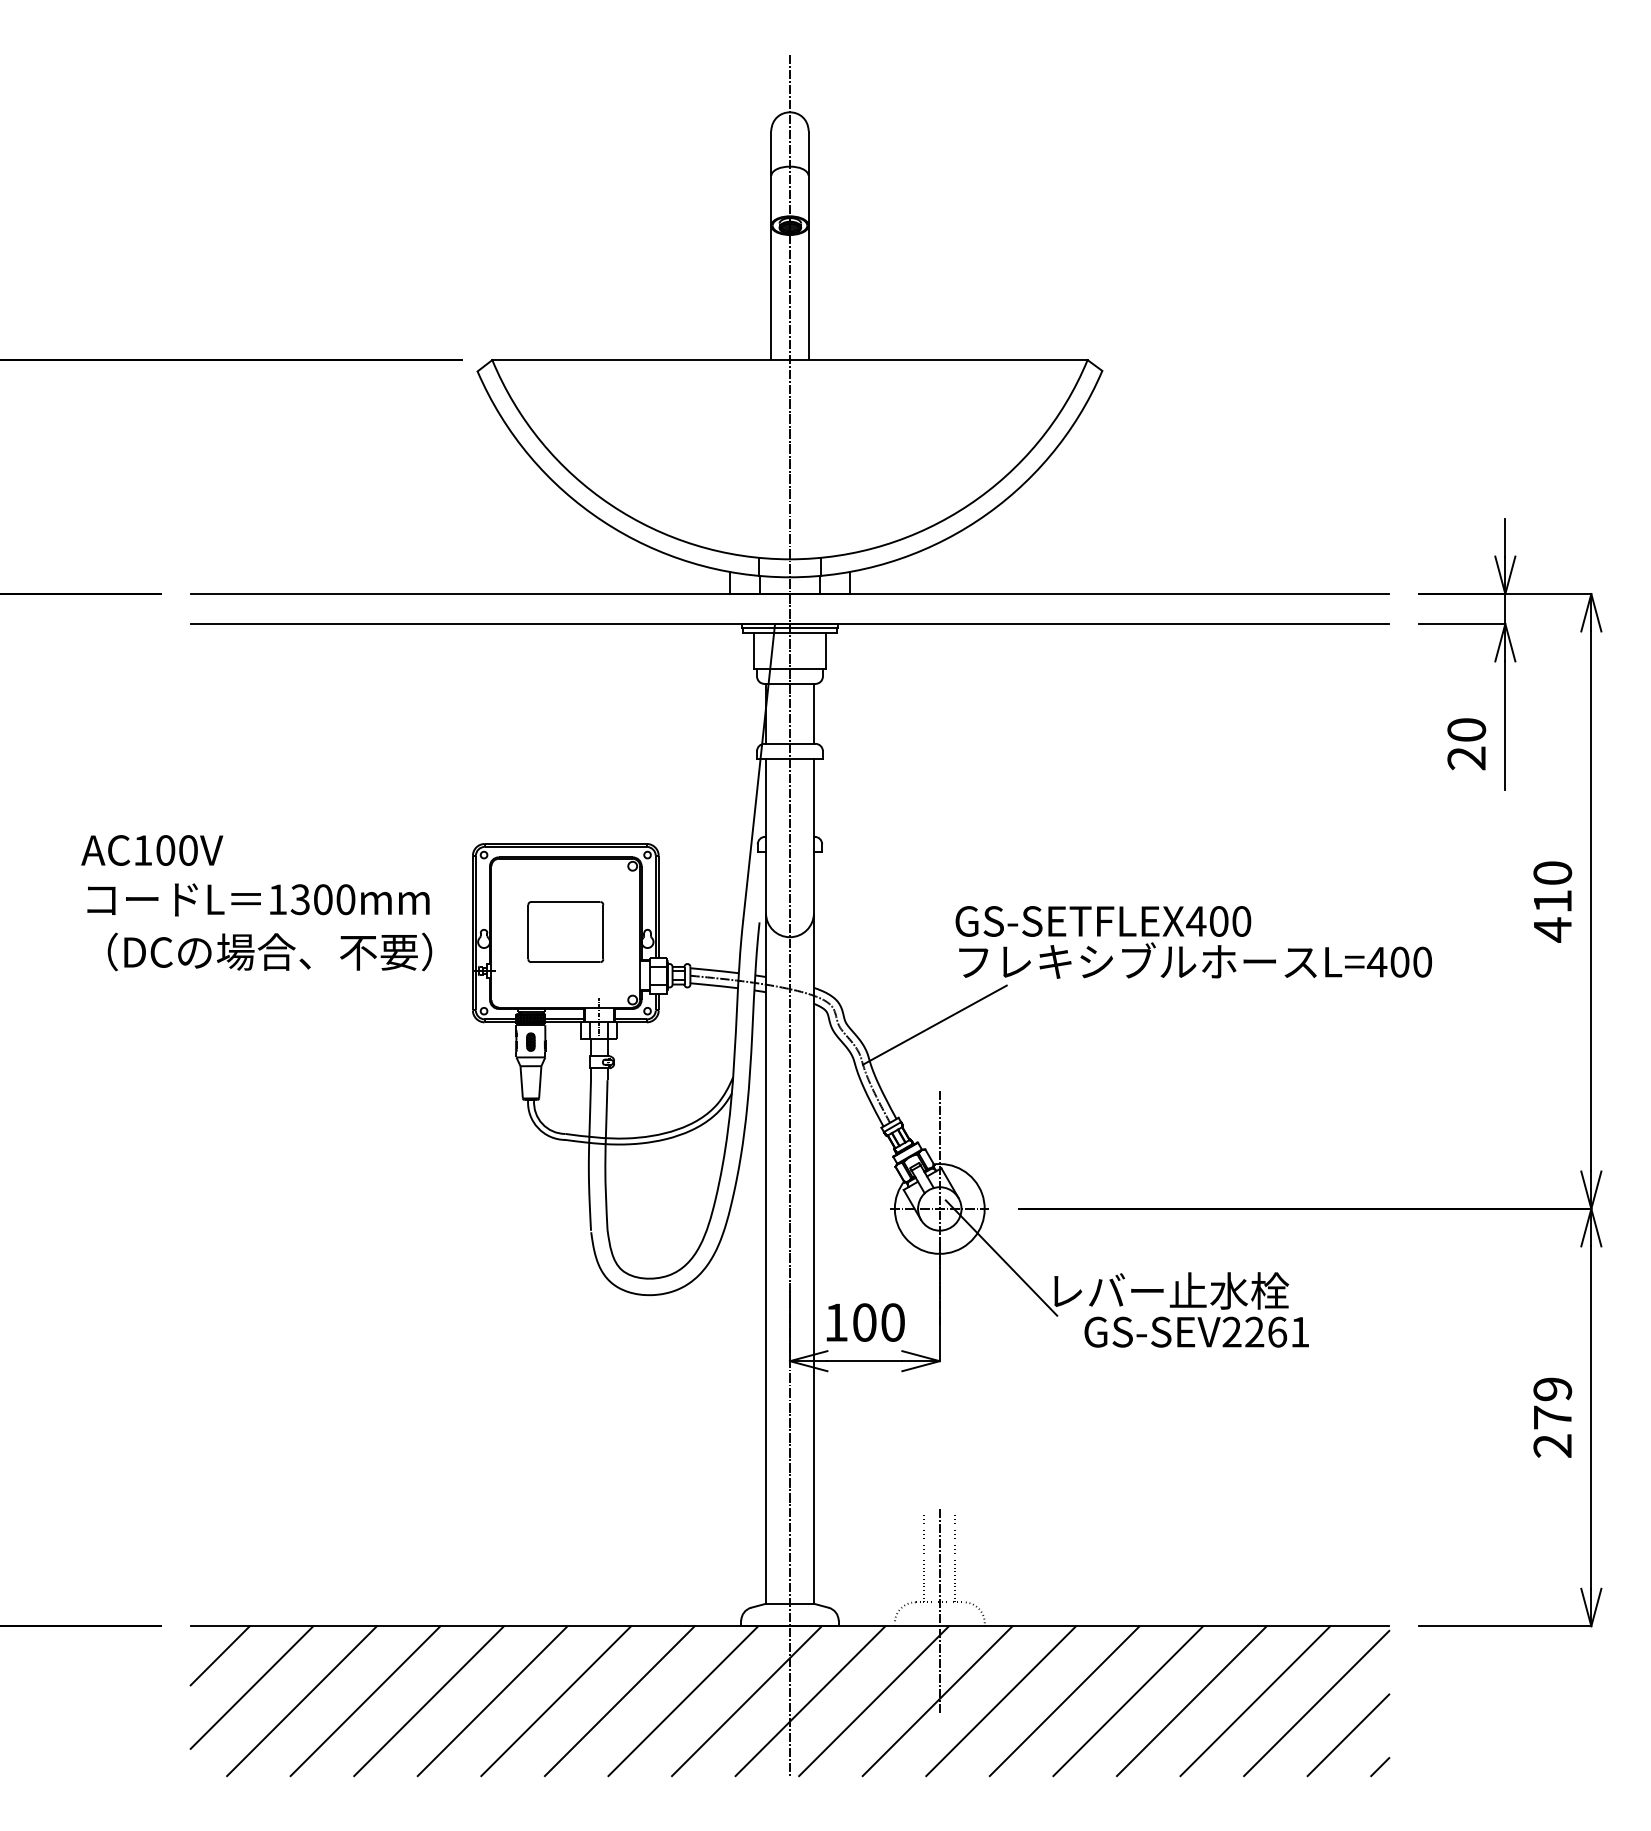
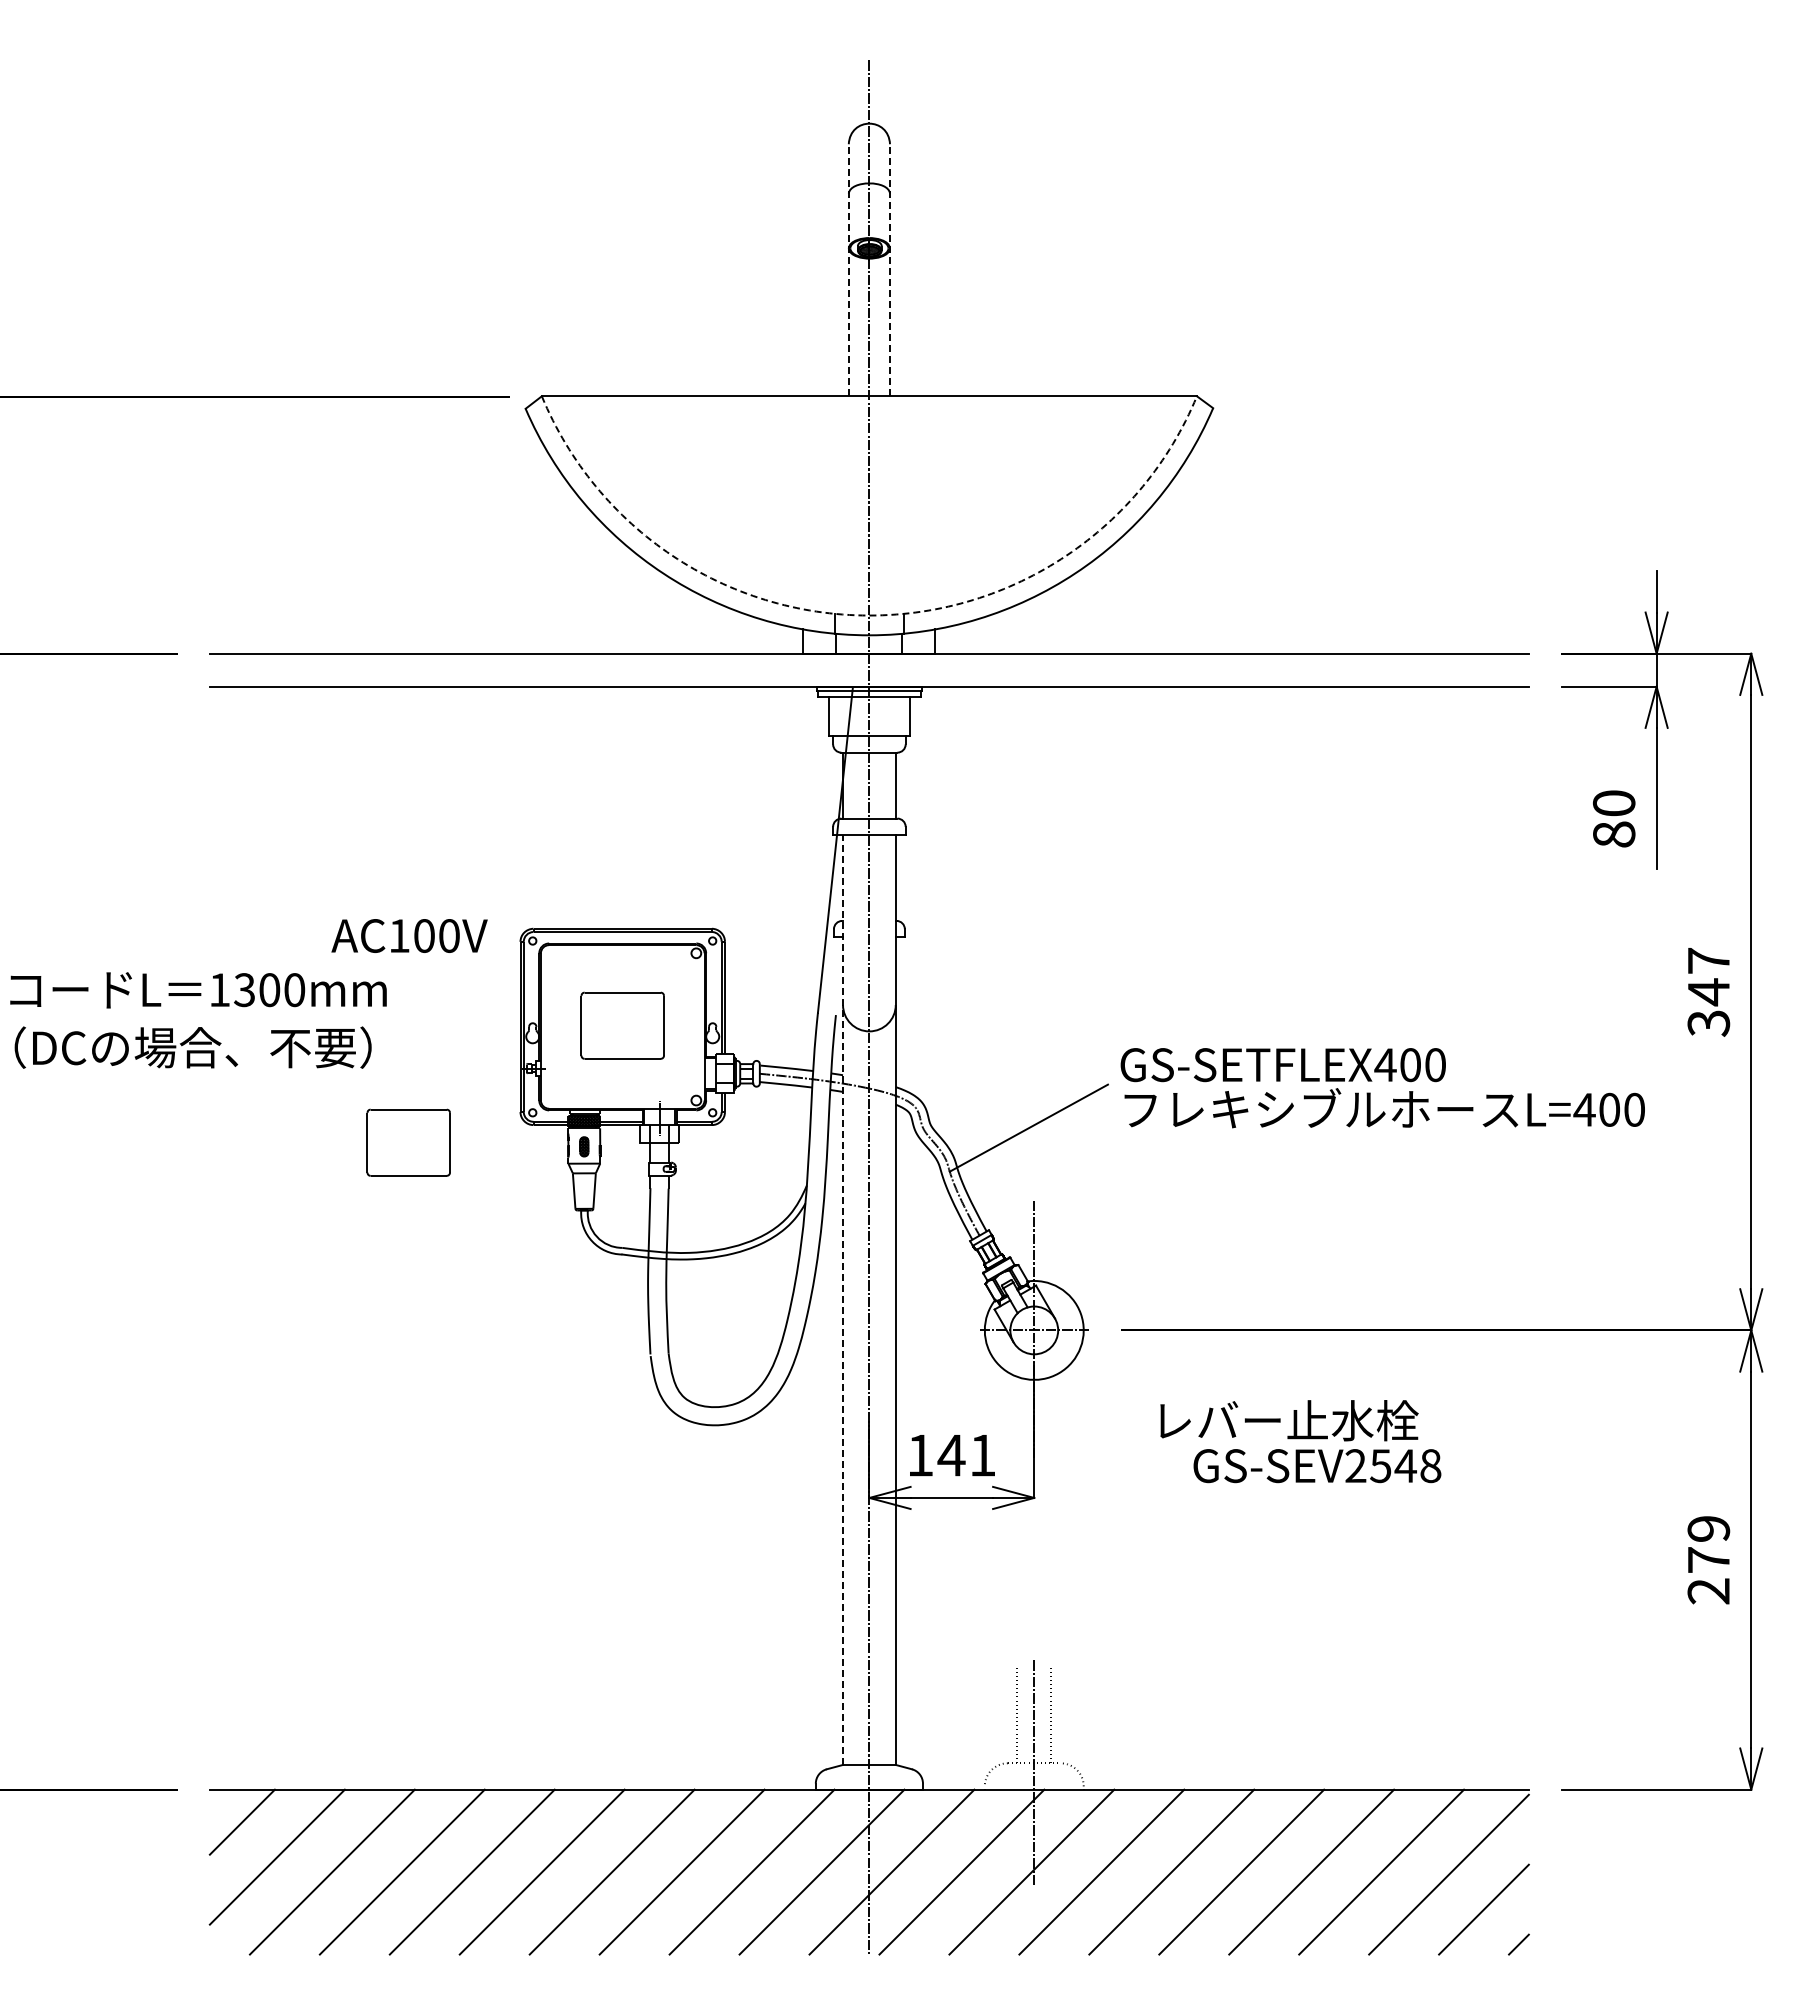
line: (770, 244) -> (848, 269), solid -> dashed
line: (809, 244) -> (890, 269), solid -> dashed
arc: (790, 559) -> (869, 615), solid -> dashed
text: (1466, 758) -> (1613, 834), 20 -> 80
text: (152, 850) -> (409, 935), moved
text: (258, 900) -> (198, 990), moved
text: (1552, 901) -> (1708, 992), 410 -> 347
text: (1193, 942) -> (1382, 1088), moved
text: (269, 951) -> (192, 1047), moved
part: (371, 1038) -> (408, 1142), added
line: (766, 1181) -> (843, 1300), solid -> dashed
line: (1000, 1258) -> (1101, 1384), removed
text: (878, 1322) -> (966, 1455), 100 -> 141
text: (1277, 1332) -> (1405, 1466), GS-SEV2261 -> GS-SEV2548

